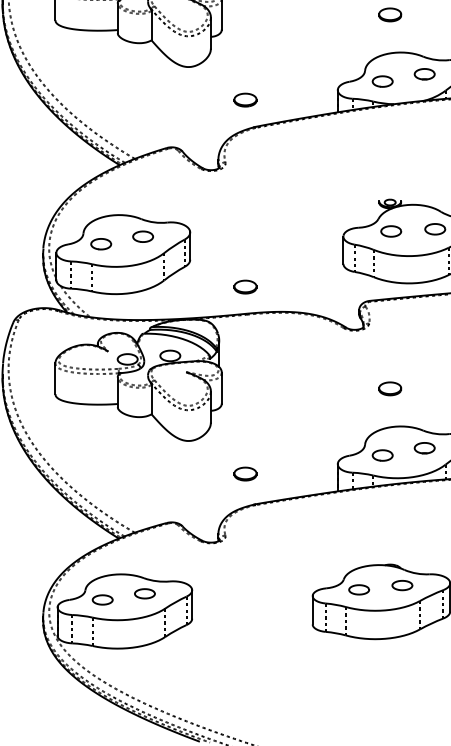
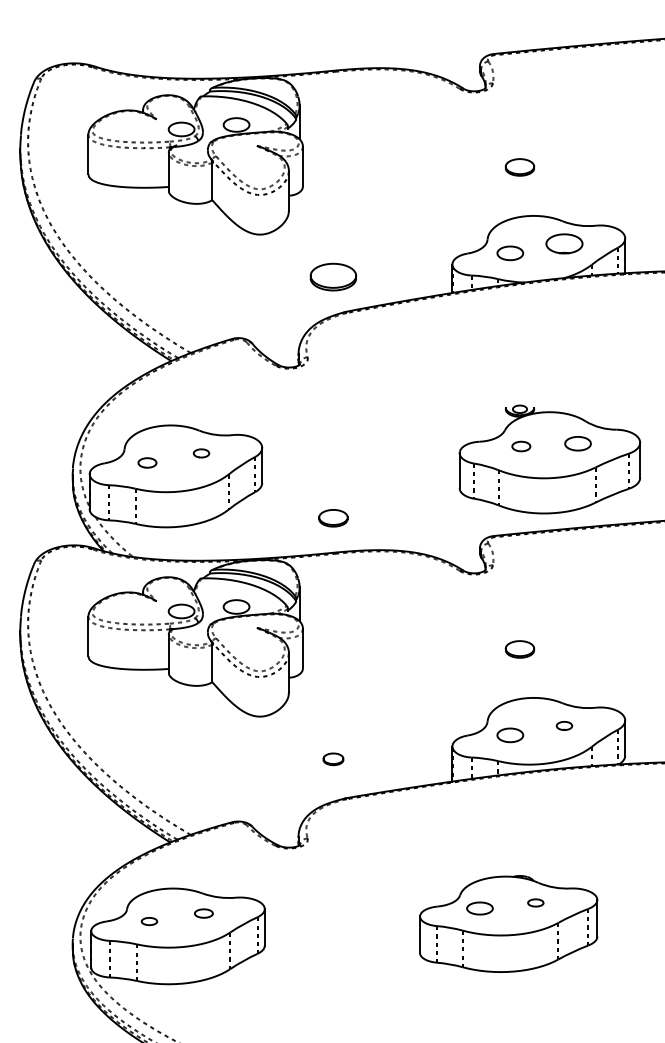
part: (424, 73) -> (564, 243), size x1.4
part: (245, 100) -> (333, 277), size x1.6
part: (391, 231) -> (521, 446), size x0.7
part: (143, 236) -> (201, 453), size x0.6
part: (101, 243) -> (147, 462), size x0.7
part: (424, 447) -> (564, 725), size x0.6
part: (245, 474) -> (333, 759), size x0.7
part: (402, 585) -> (535, 902), size x0.6
part: (144, 593) -> (203, 913), size x0.7
part: (102, 599) -> (149, 921), size x0.6

